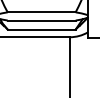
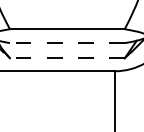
line: (41, 20) -> (67, 42), solid -> dashed
line: (41, 29) -> (67, 58), solid -> dashed

